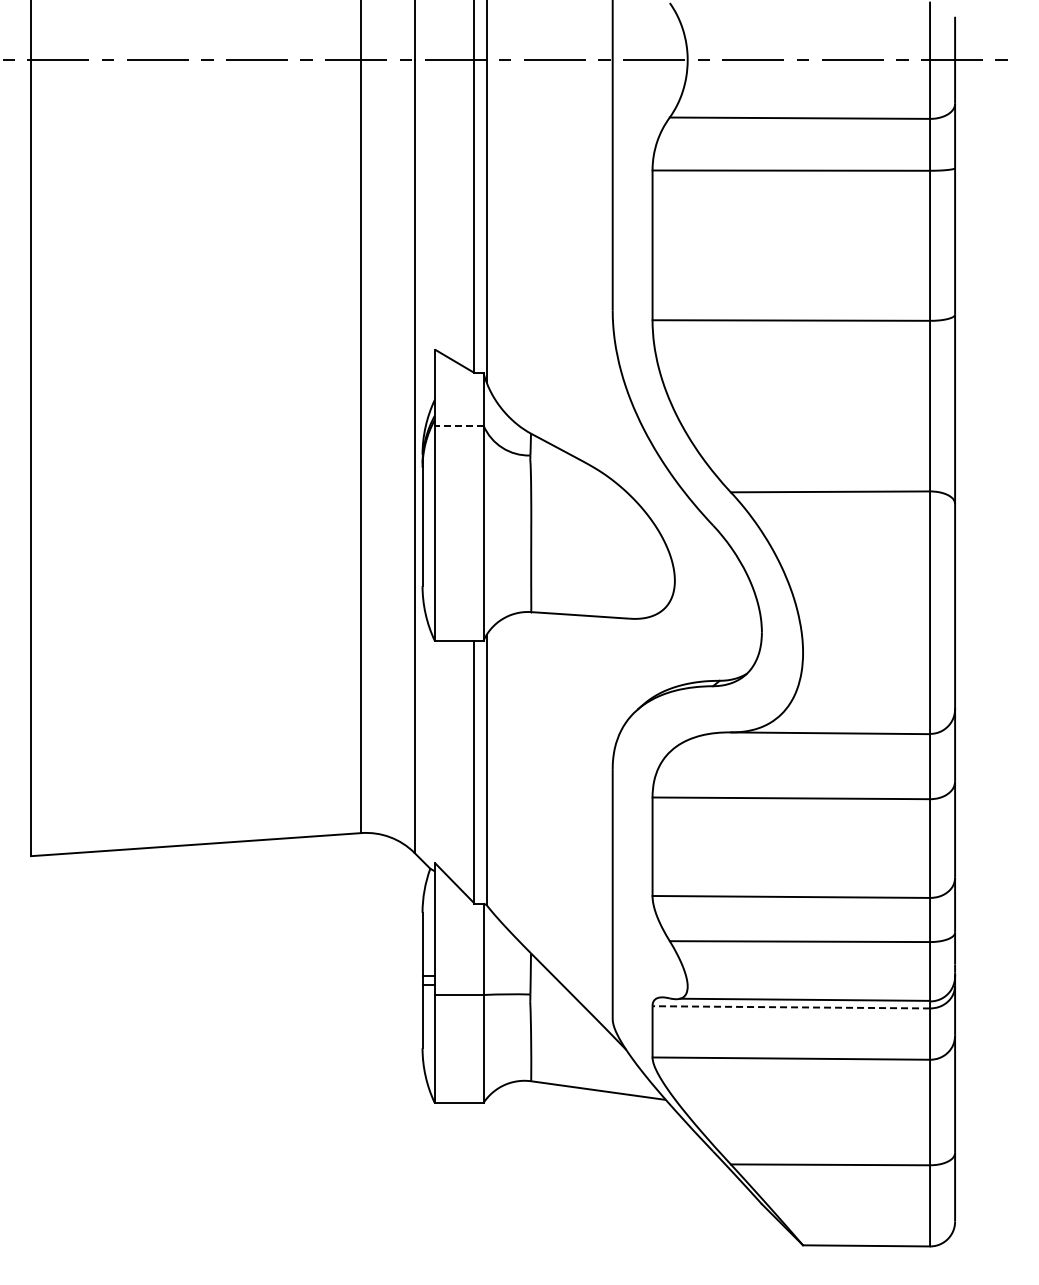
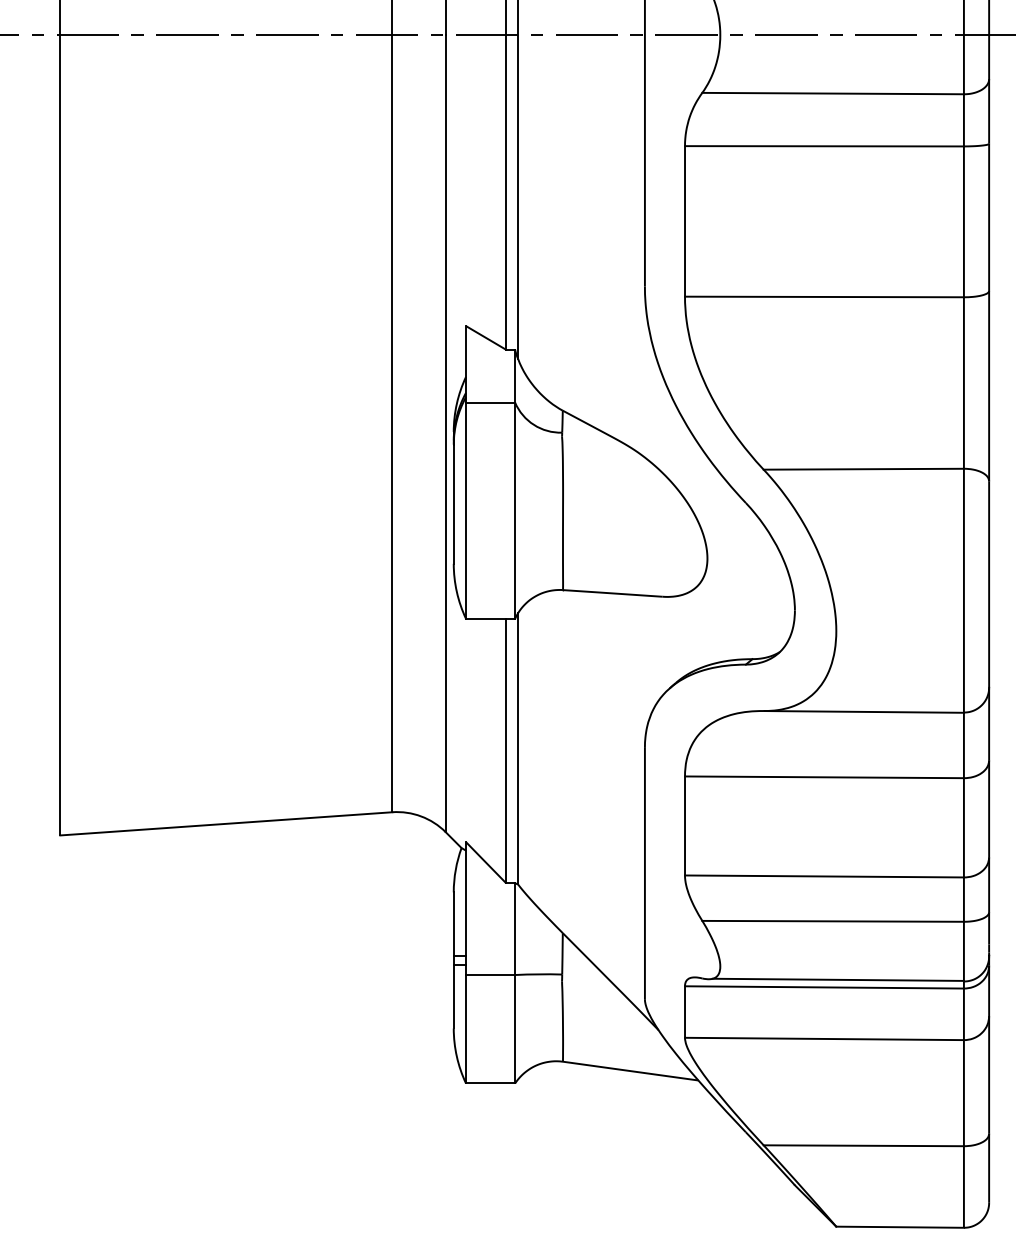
line: (458, 425) -> (489, 402), dashed -> solid
line: (791, 1007) -> (824, 987), dashed -> solid

